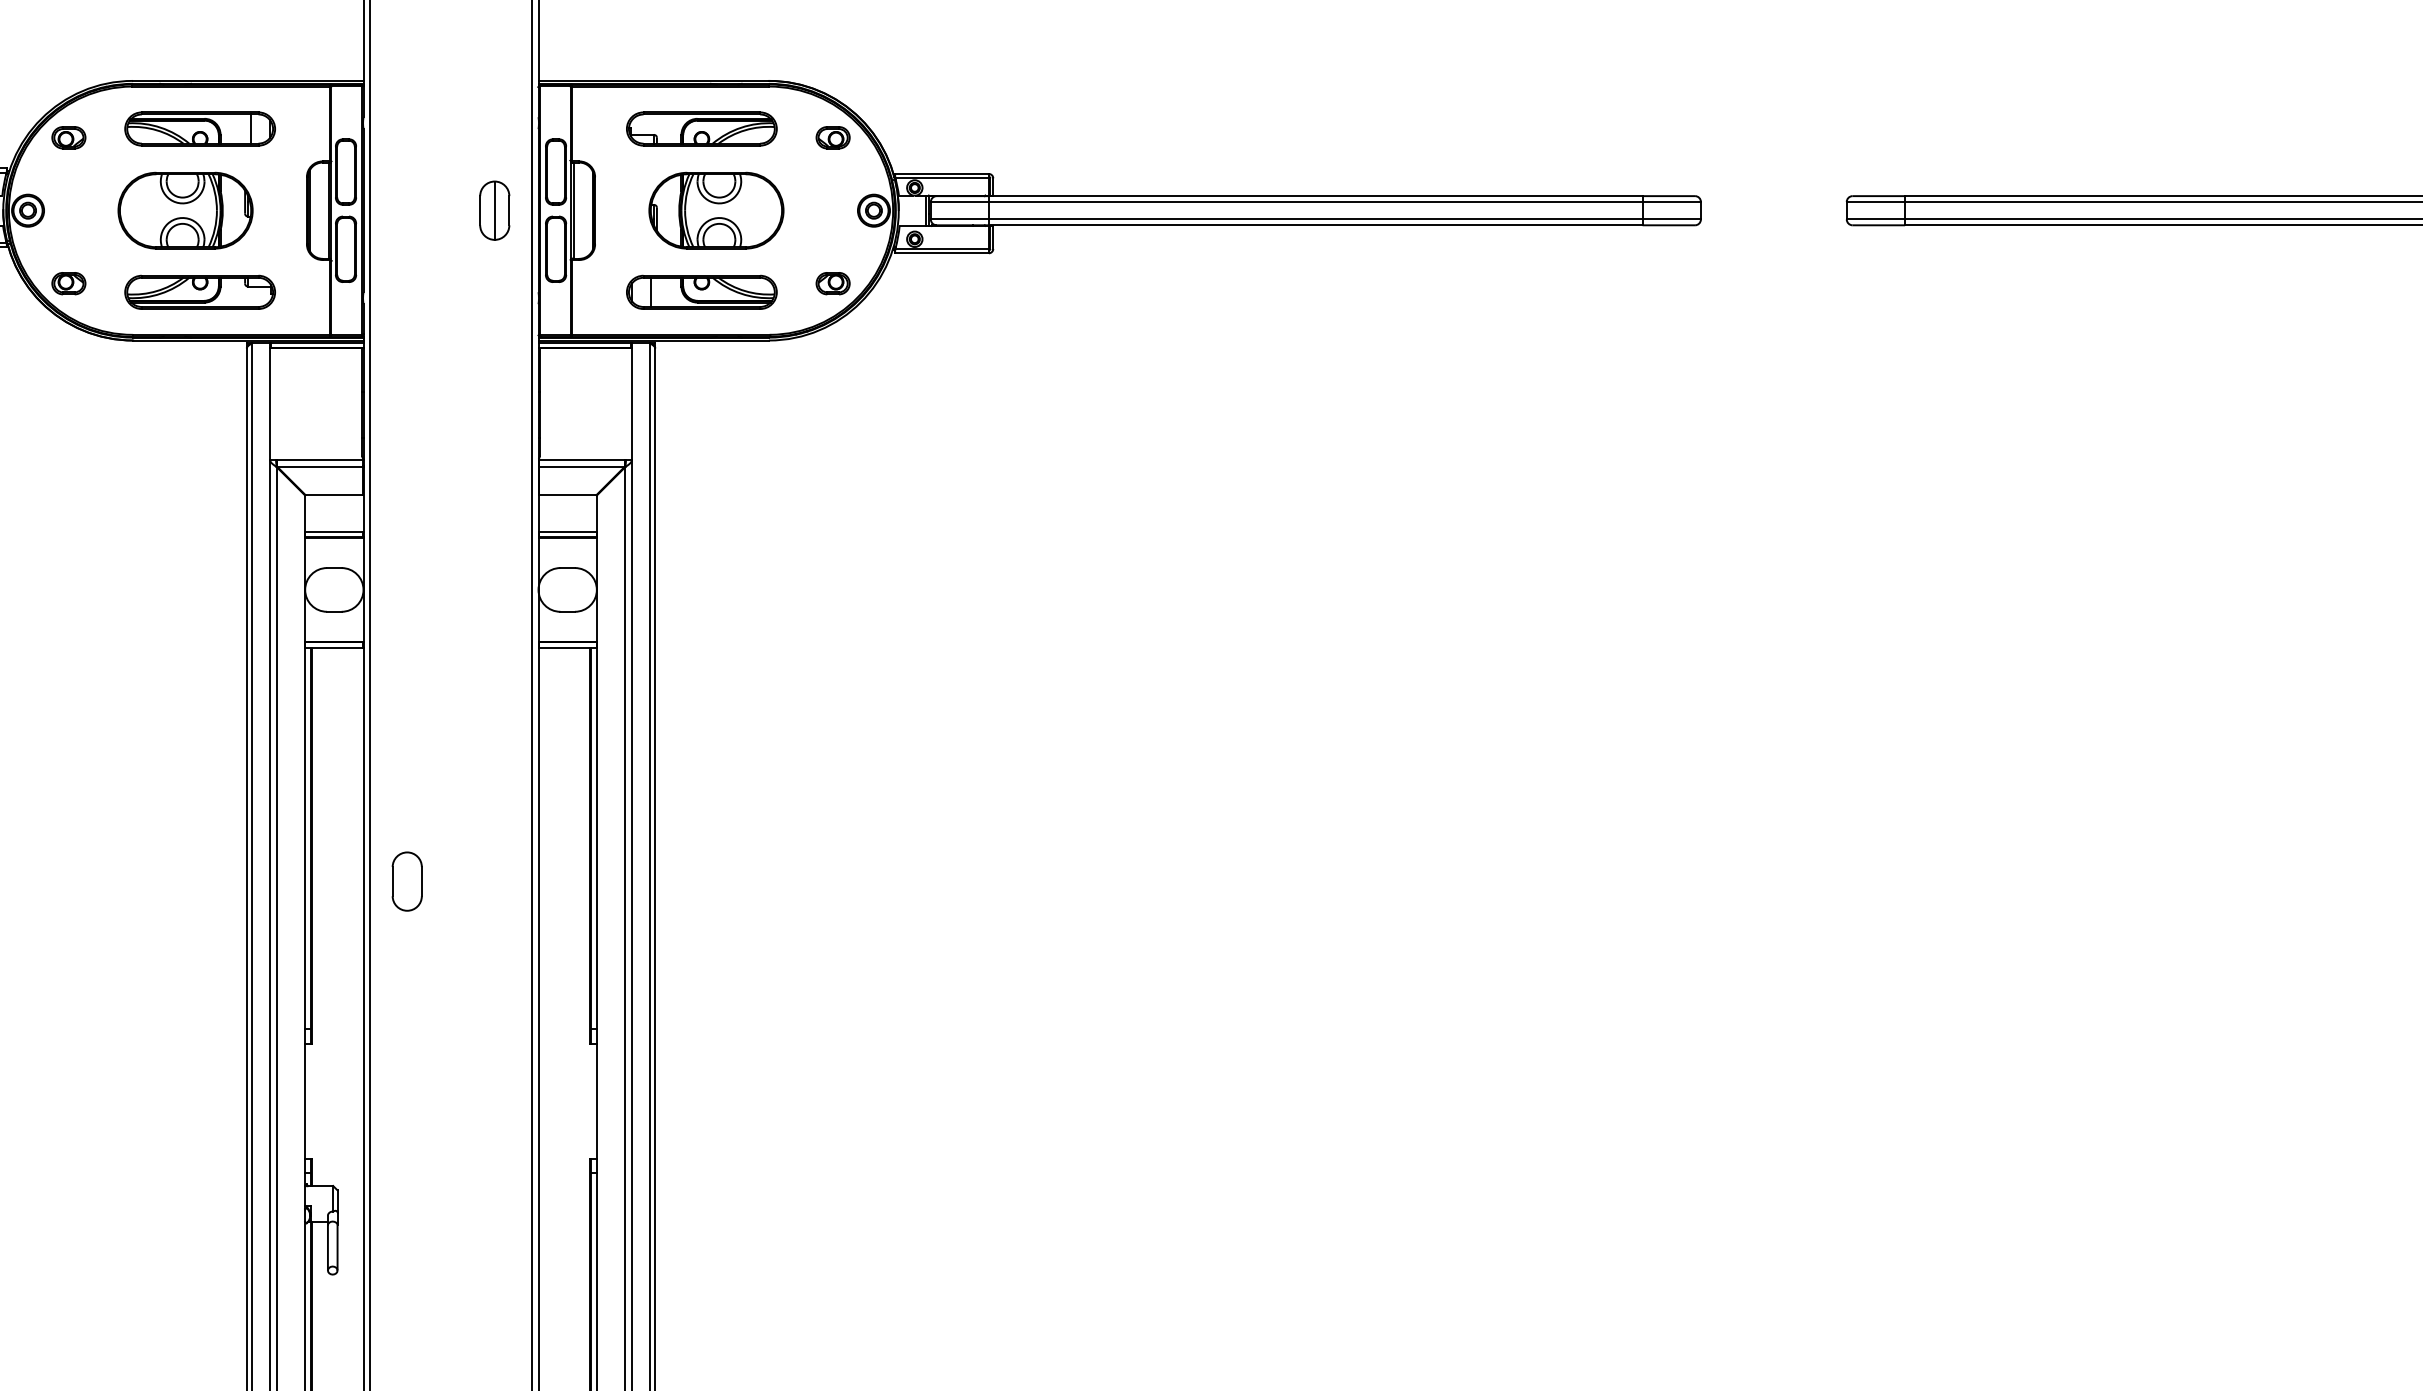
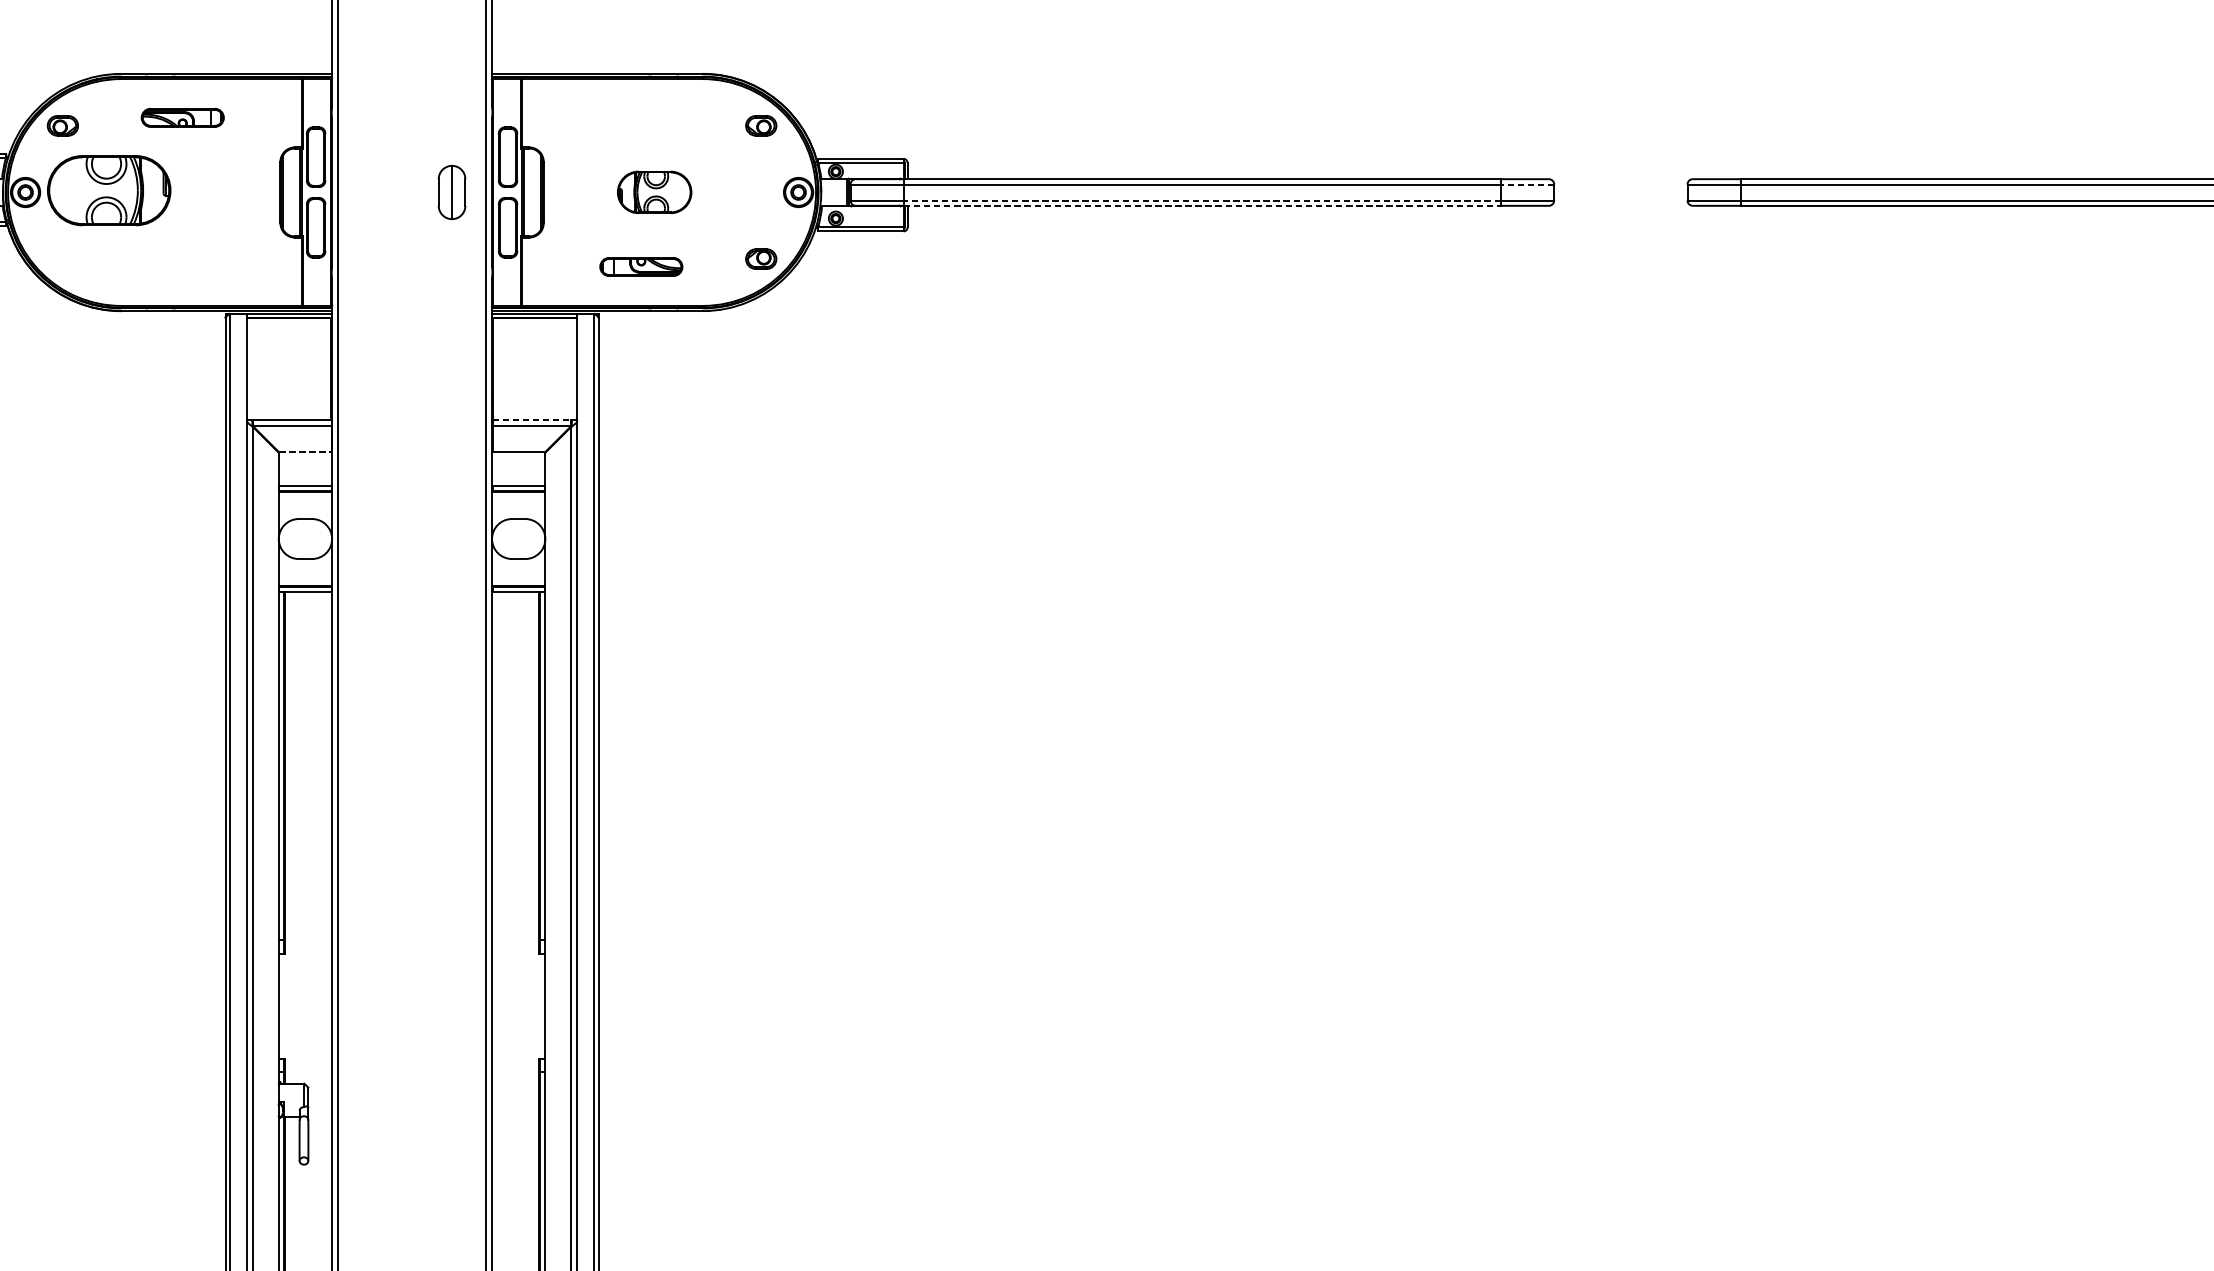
part: (199, 128) -> (182, 117), size x0.6
part: (701, 128) -> (640, 117), removed
line: (1671, 201) -> (1527, 184), solid -> dashed
part: (185, 210) -> (109, 190), moved
part: (716, 210) -> (654, 192), size x0.6
line: (1315, 219) -> (1202, 200), solid -> dashed
line: (1315, 225) -> (1202, 206), solid -> dashed
part: (68, 283) -> (62, 259), removed
part: (199, 291) -> (182, 266), removed
part: (701, 291) -> (640, 266), size x0.6
line: (582, 460) -> (532, 420), solid -> dashed
line: (334, 495) -> (305, 452), solid -> dashed
part: (406, 881) -> (371, 805), removed

